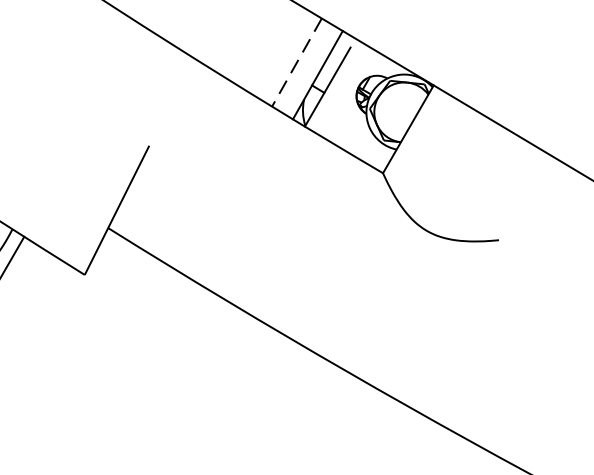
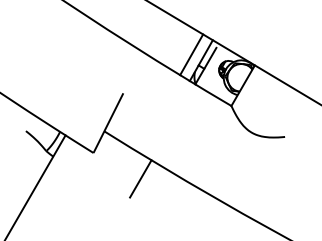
line: (296, 64) -> (191, 55), dashed -> solid
line: (186, 330) -> (140, 178), added

